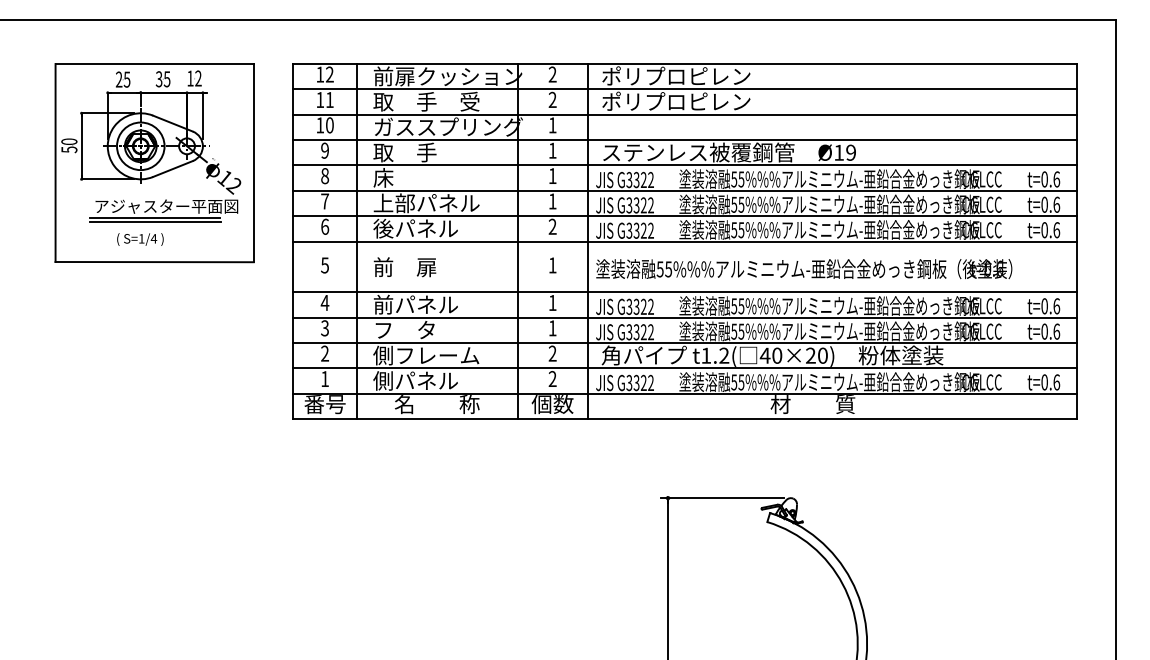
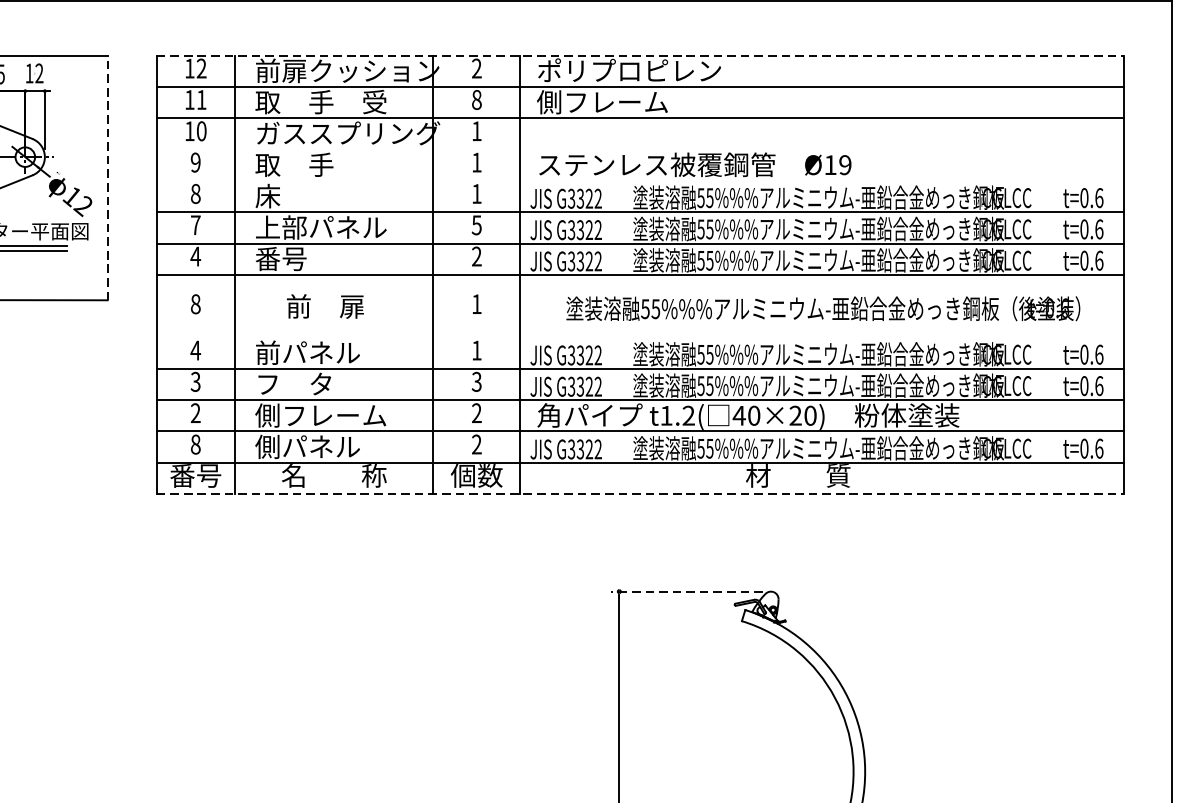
line: (685, 64) -> (640, 56), solid -> dashed
text: (552, 100) -> (476, 100), 2 -> 8
text: (675, 101) -> (628, 101), ポリプロピレン -> 側フレーム
line: (684, 140) -> (639, 149), removed
line: (253, 162) -> (107, 177), solid -> dashed
line: (684, 165) -> (639, 180), removed
text: (552, 201) -> (476, 225), 1 -> 5
text: (324, 226) -> (195, 256), 6 -> 4
text: (415, 228) -> (307, 258), 後パネル -> 番号
text: (325, 265) -> (196, 304), 5 -> 8
text: (404, 267) -> (324, 306), moved
text: (804, 269) -> (823, 309), moved
line: (684, 292) -> (639, 337), removed
text: (552, 328) -> (476, 382), 1 -> 3
text: (325, 379) -> (196, 445), 1 -> 8
line: (685, 419) -> (640, 494), solid -> dashed
line: (722, 498) -> (686, 592), solid -> dashed

